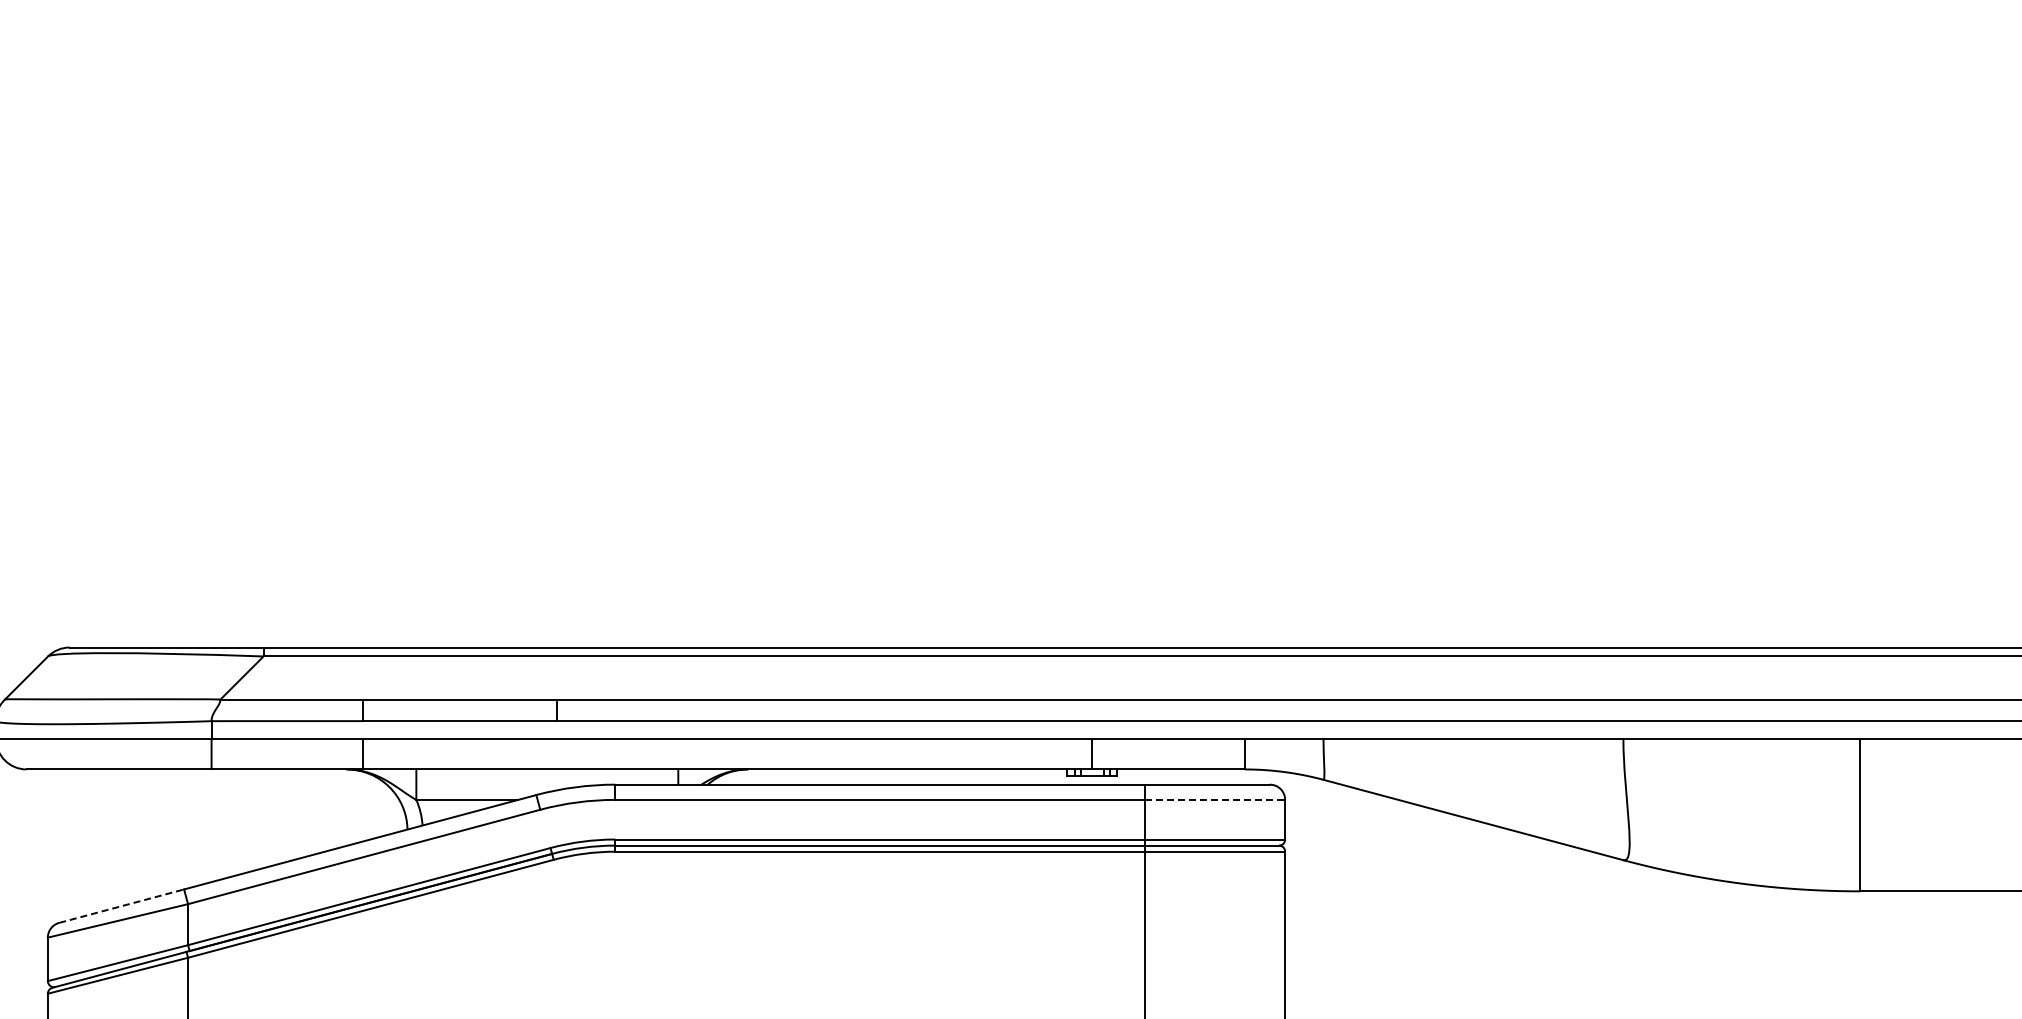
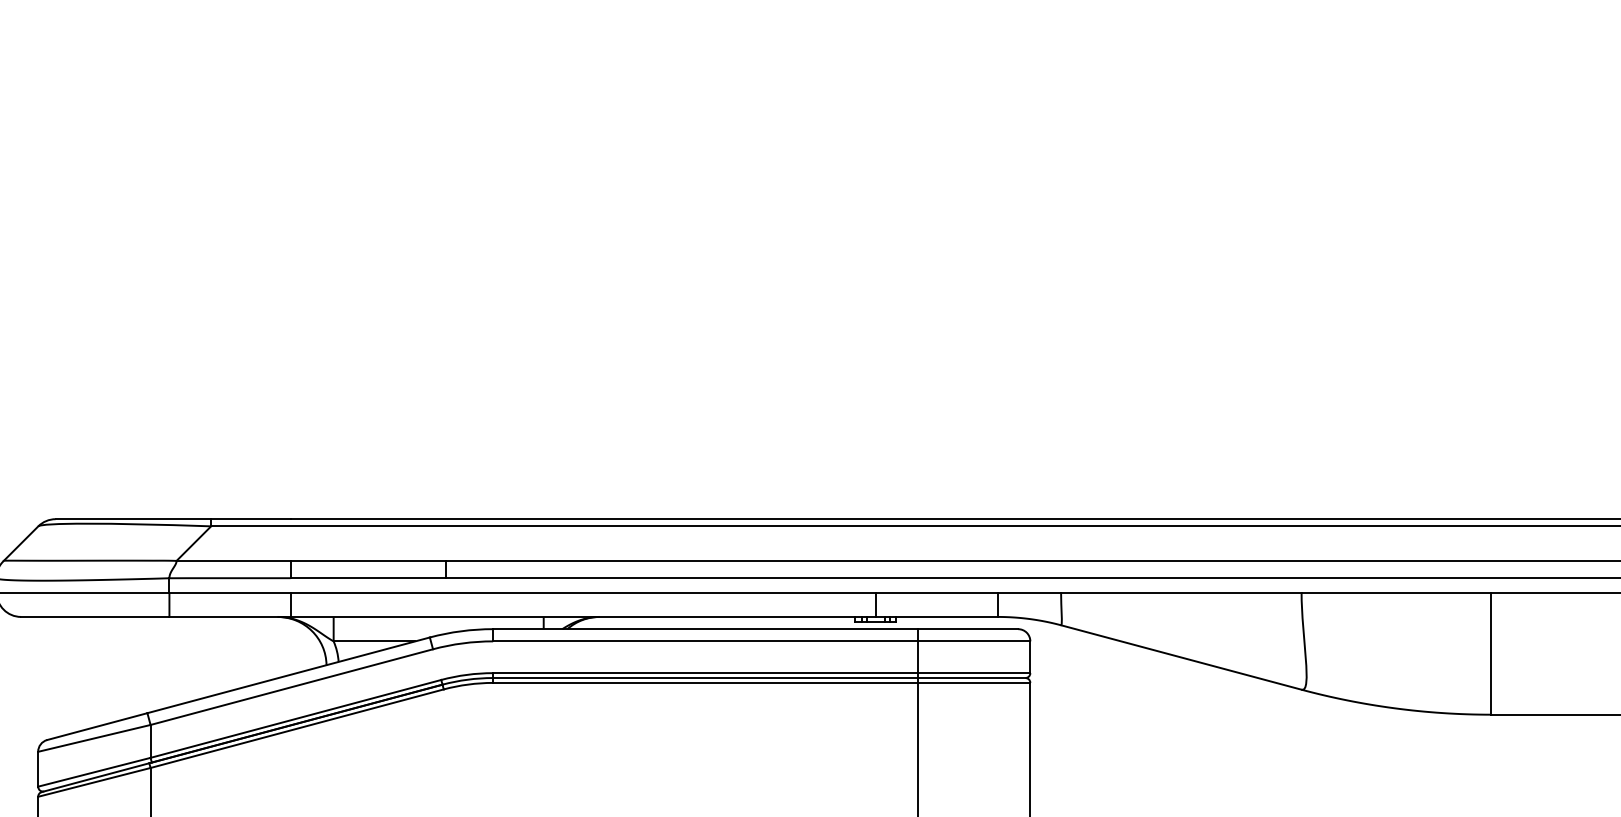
line: (1215, 799) -> (974, 641), dashed -> solid
line: (121, 906) -> (97, 726), dashed -> solid

